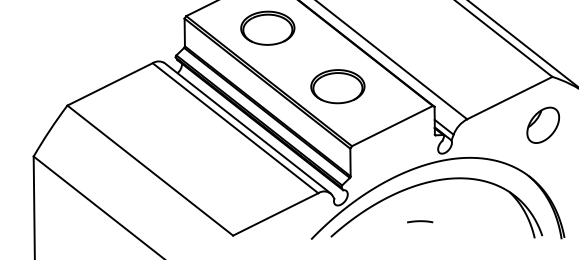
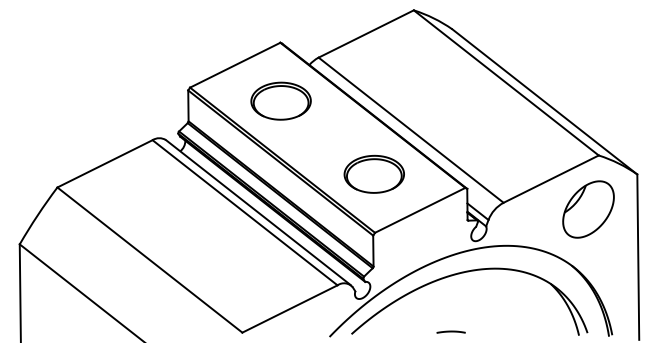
part: (337, 85) -> (373, 173), moved
part: (543, 125) -> (588, 209), size x1.43
line: (419, 221) -> (450, 331), moved

